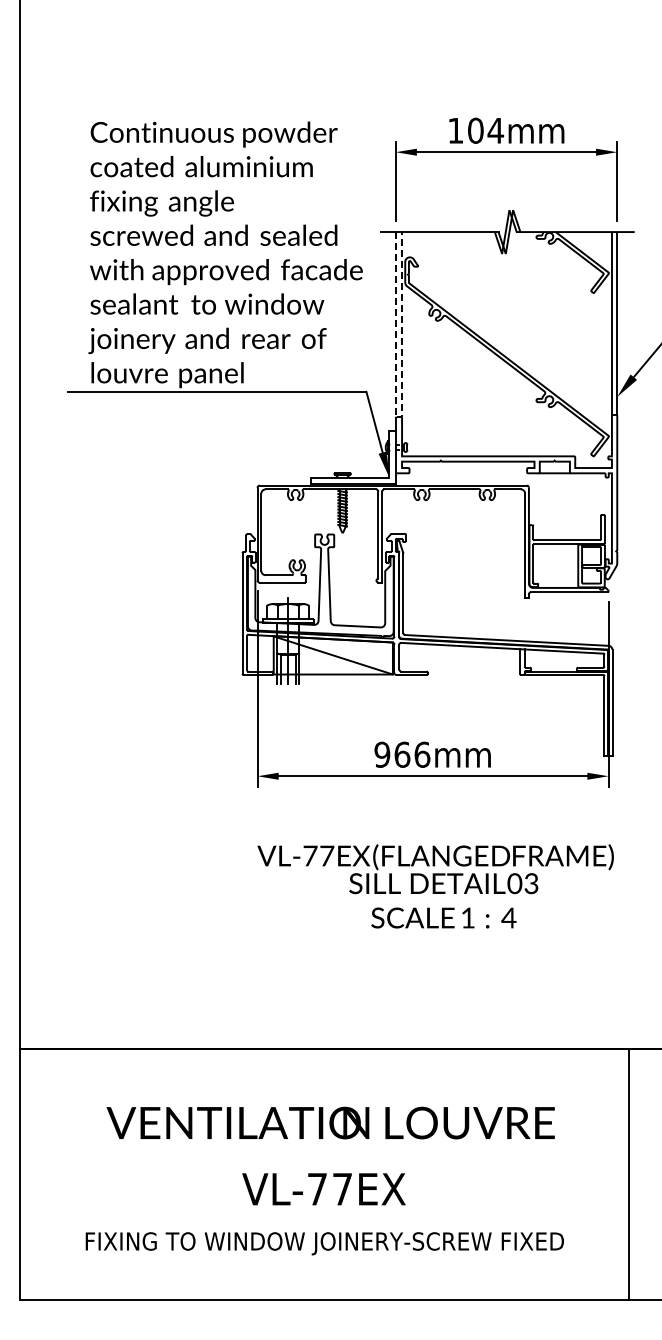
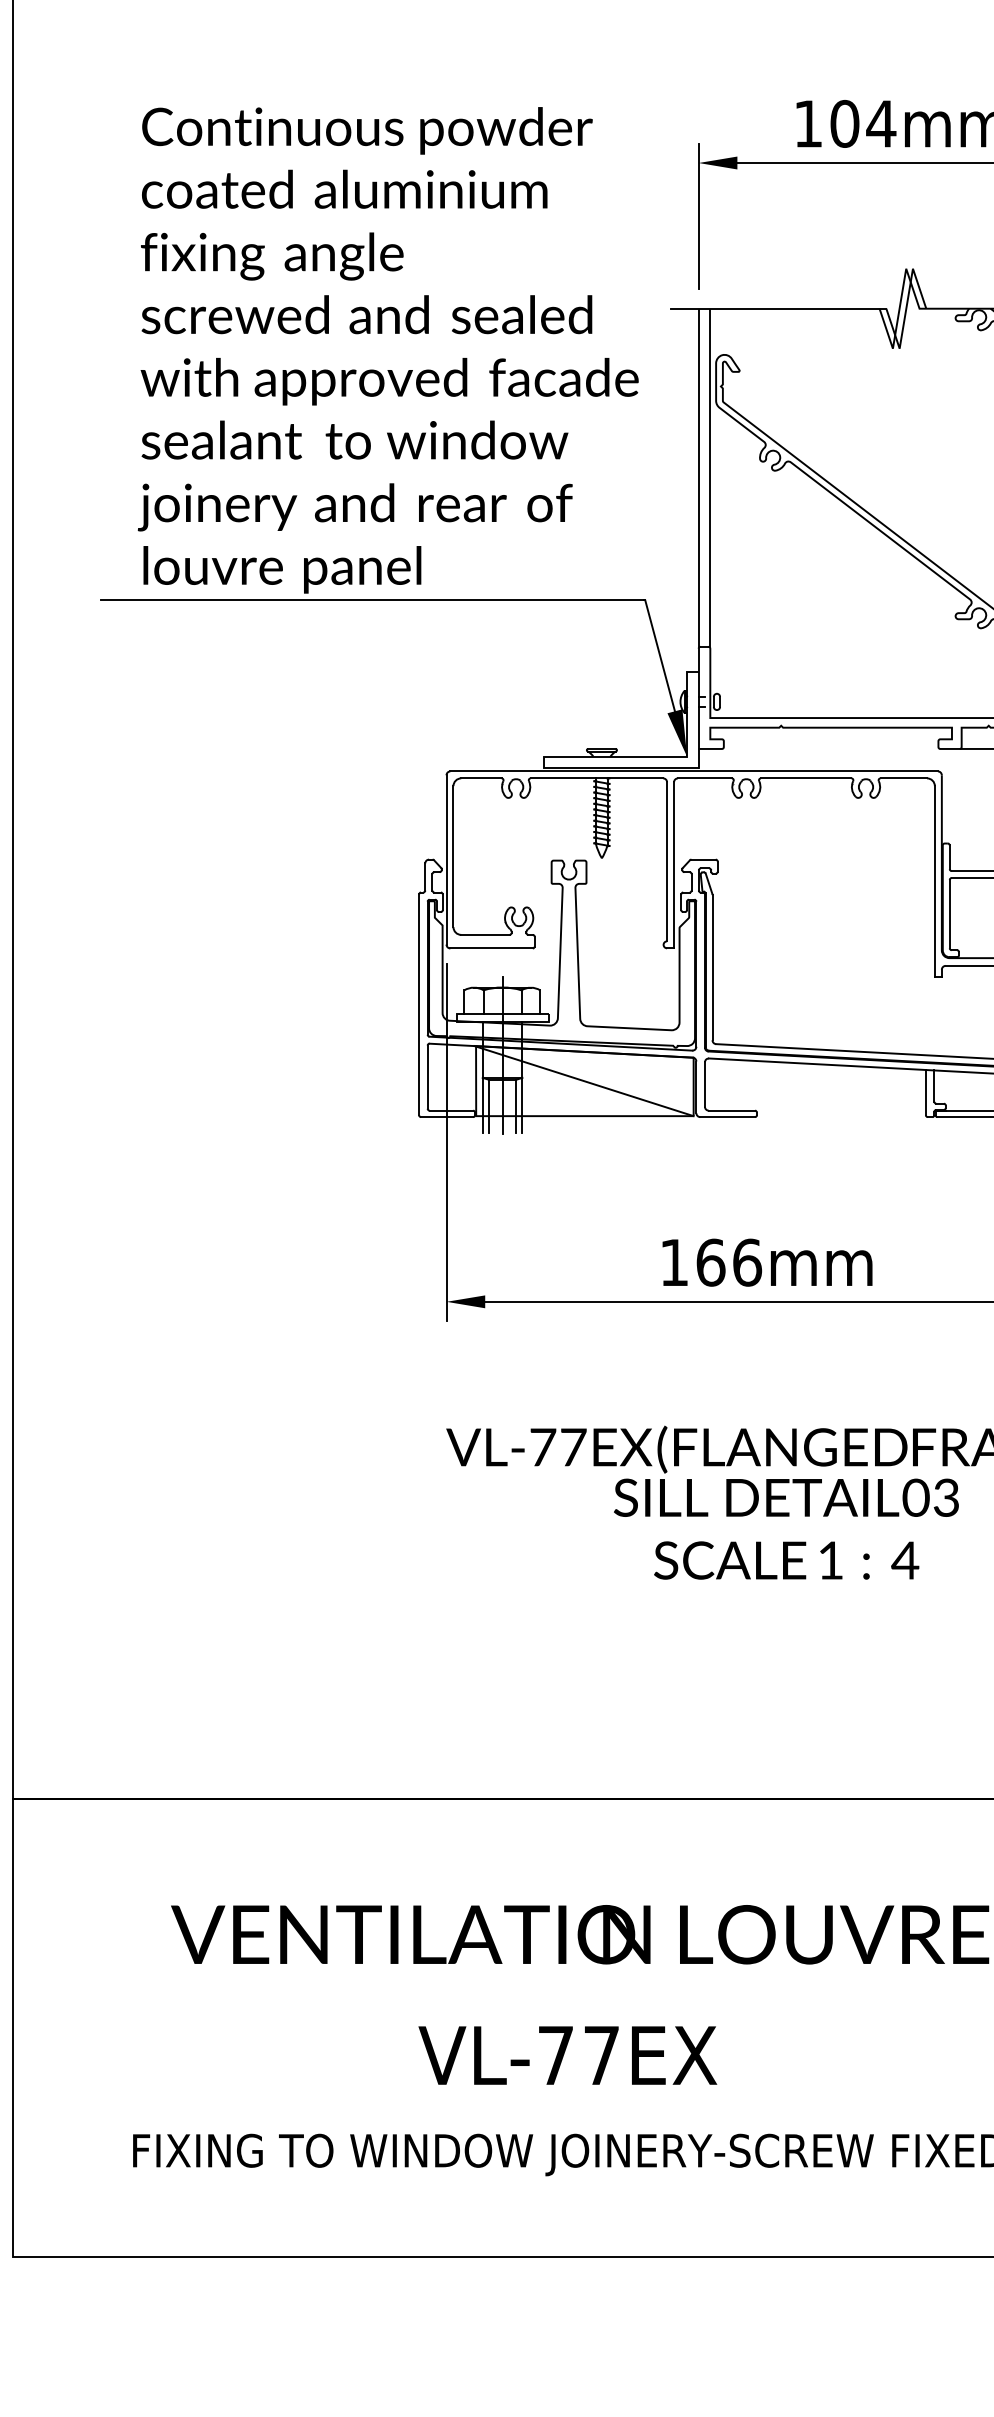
line: (399, 417) -> (705, 647), dashed -> solid
text: (382, 754) -> (674, 1262), 966mm -> 166mm

